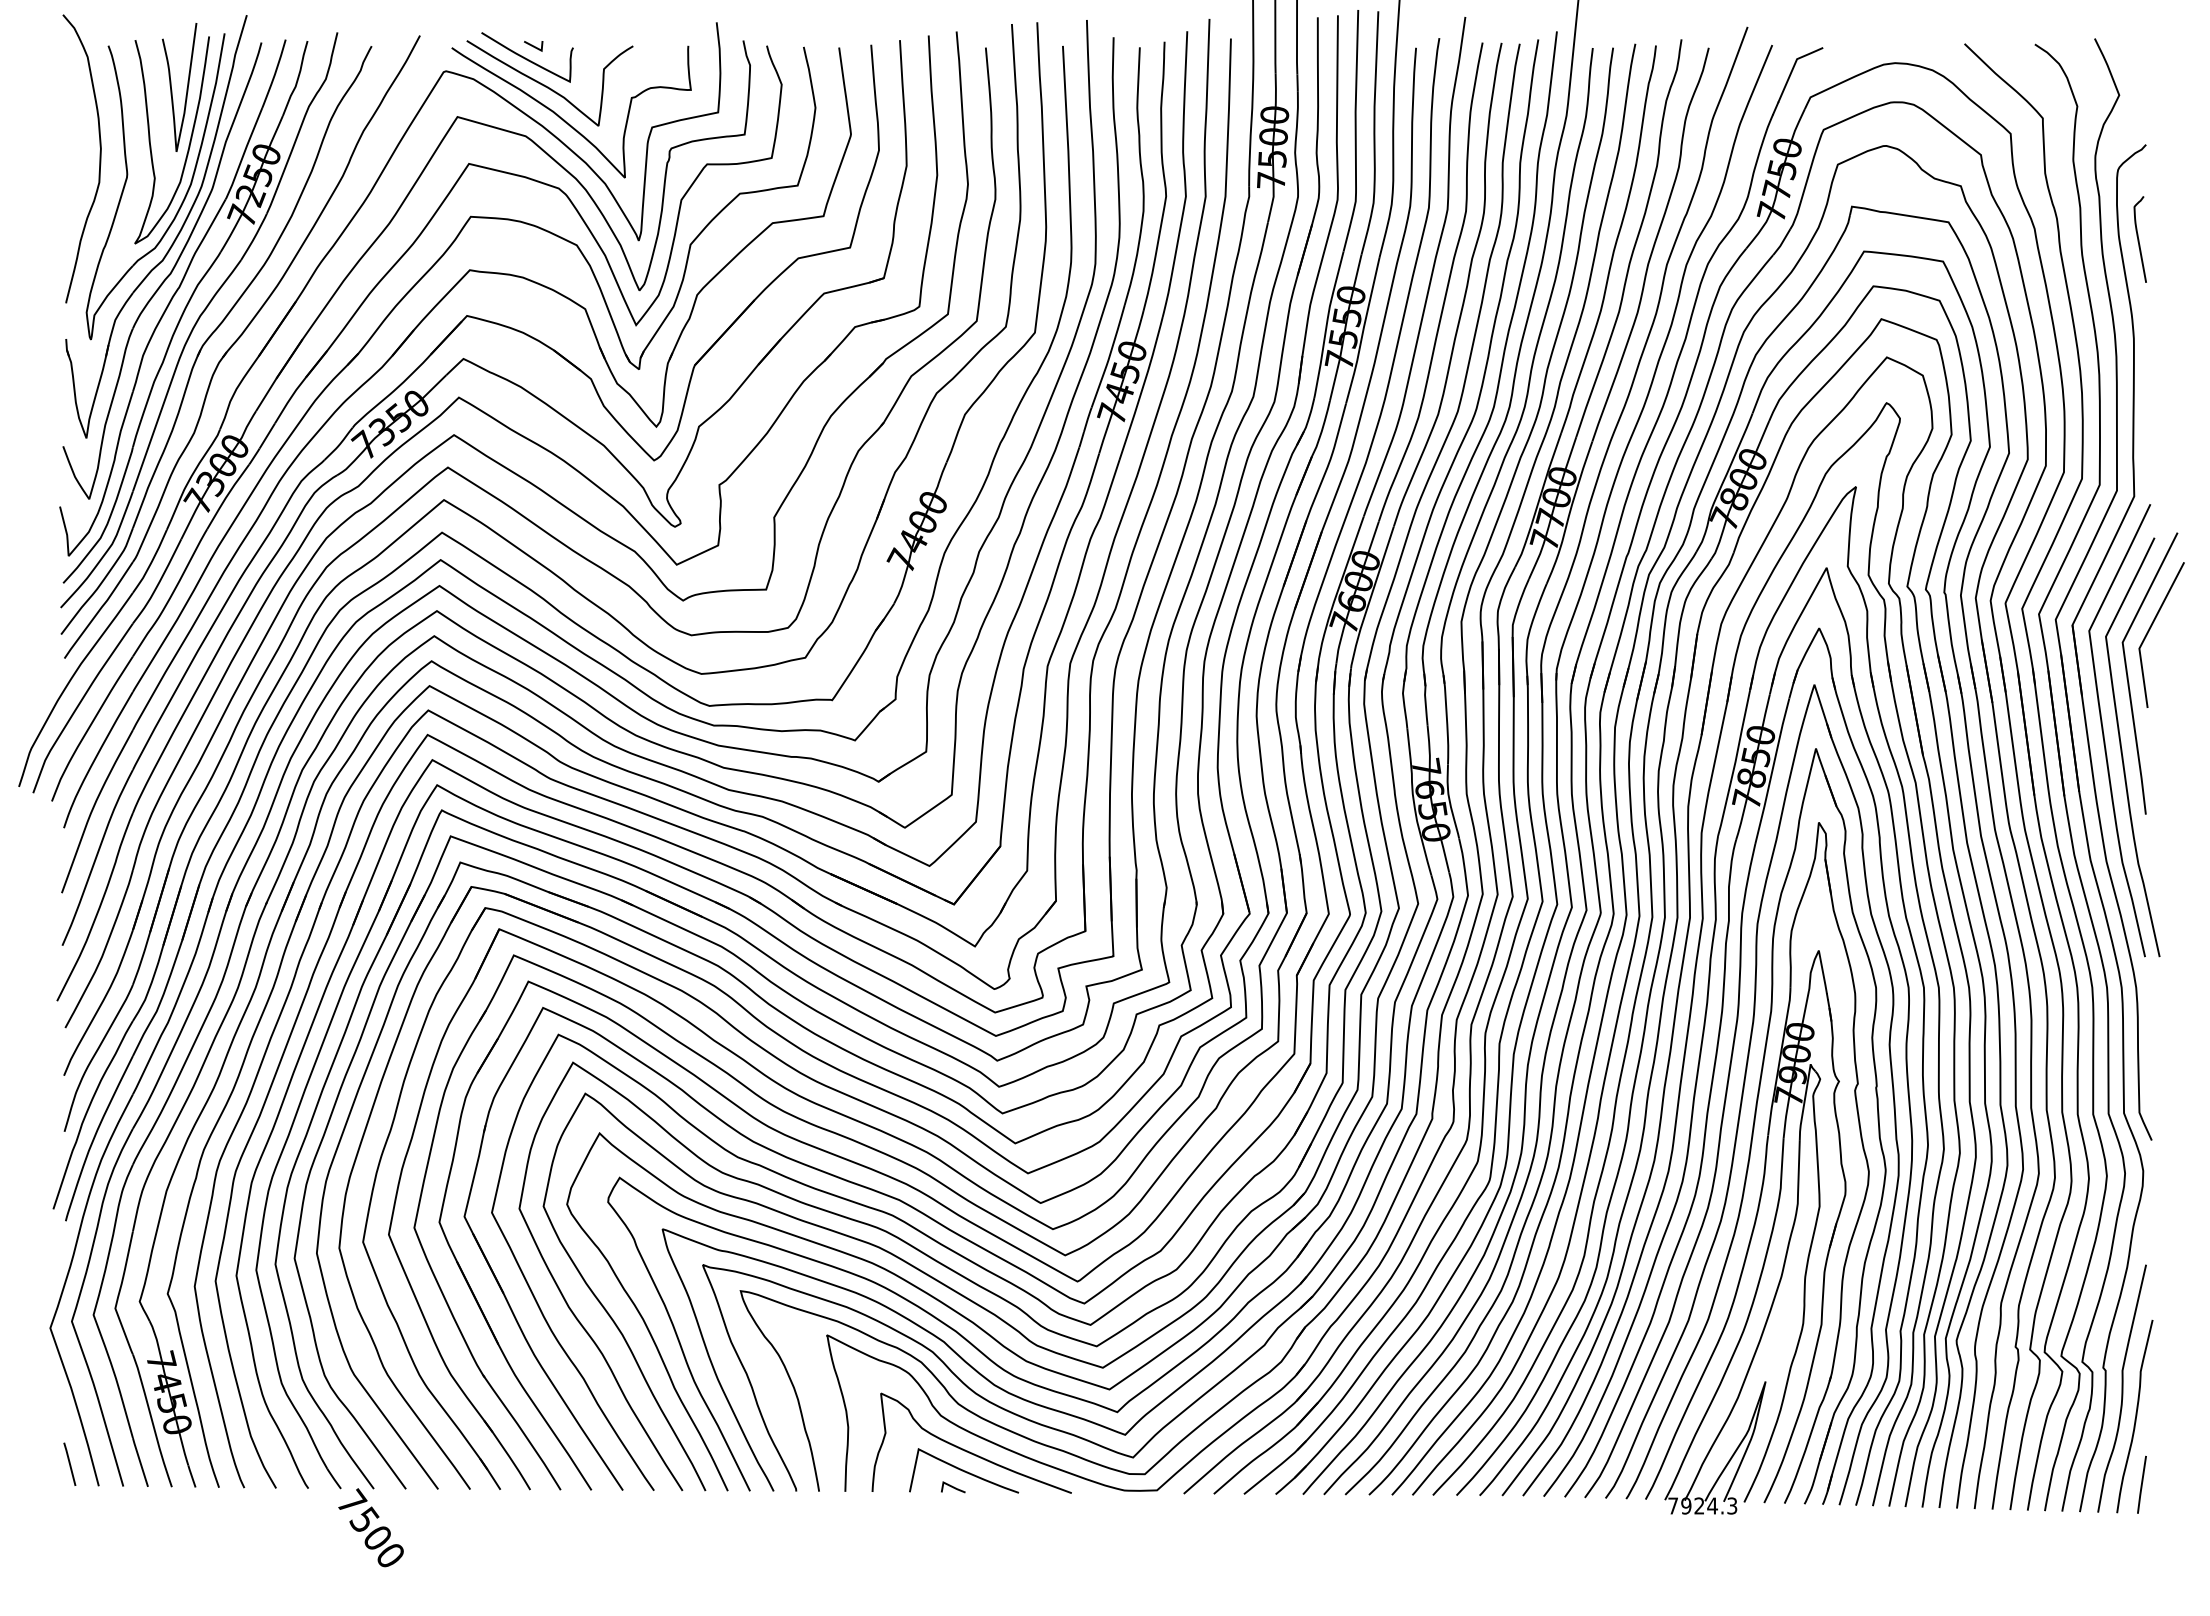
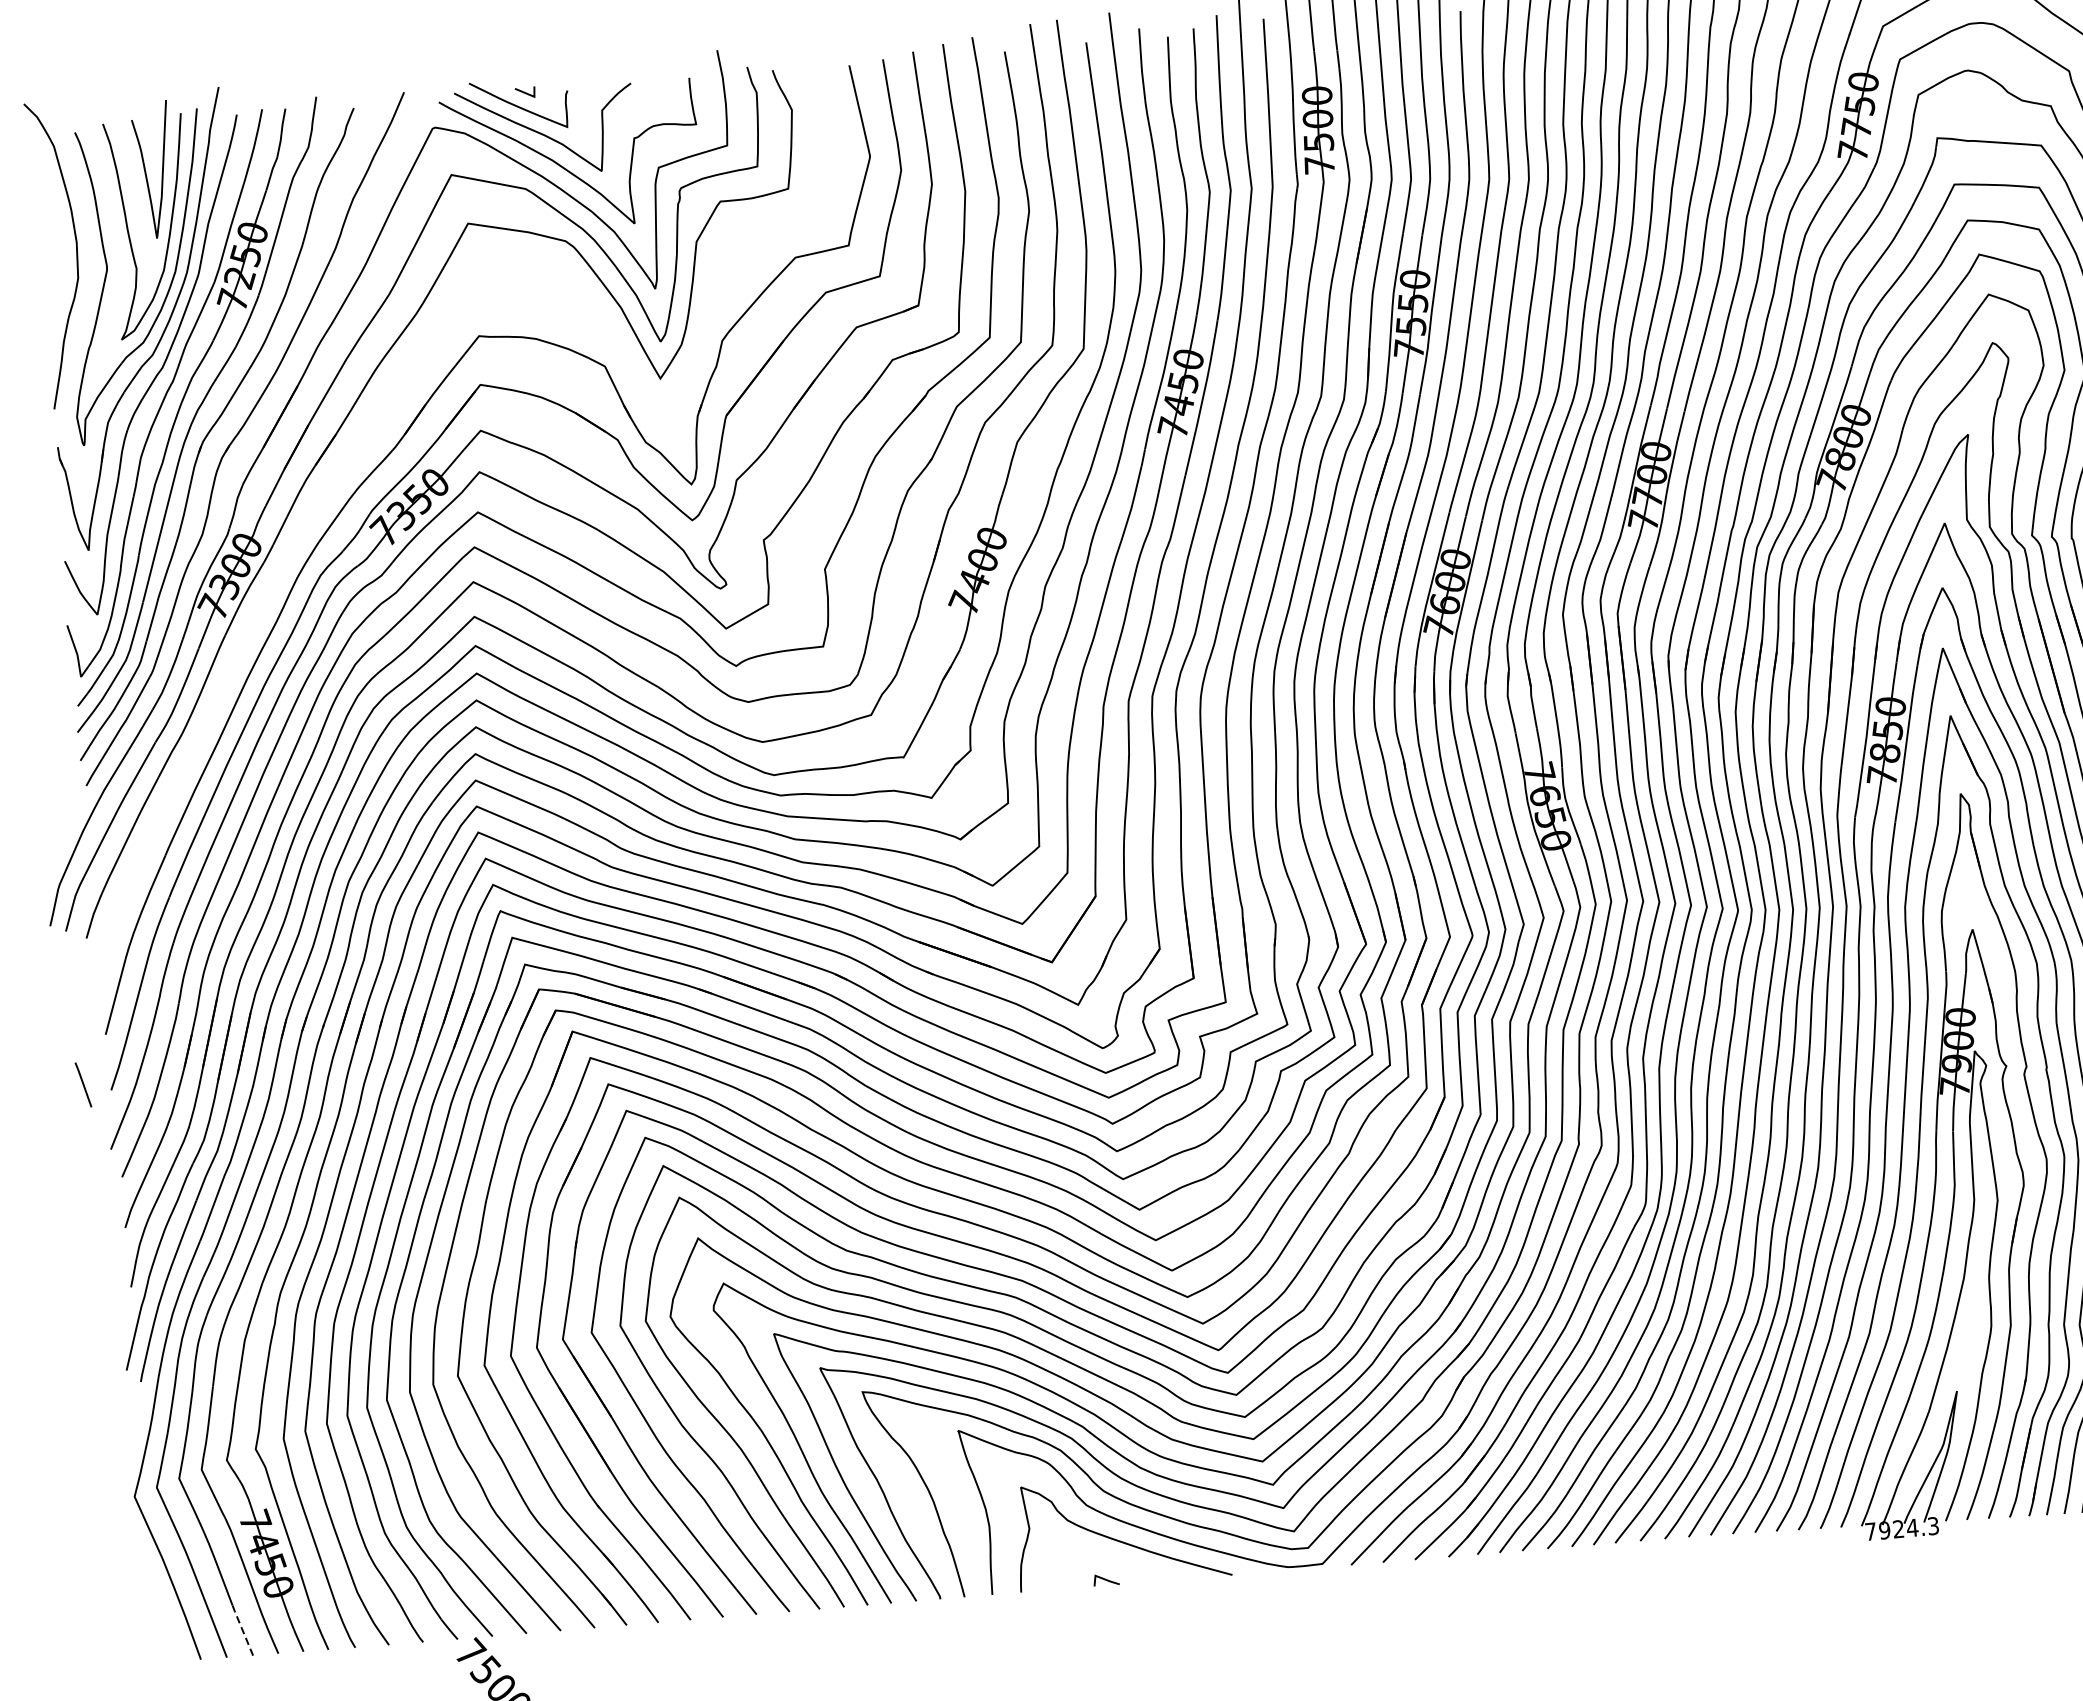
part: (358, 355) -> (369, 437), removed
line: (140, 1461) -> (242, 1629), solid -> dashed
line: (69, 1463) -> (83, 1084), moved
curve: (964, 1470) -> (1116, 1561), removed

